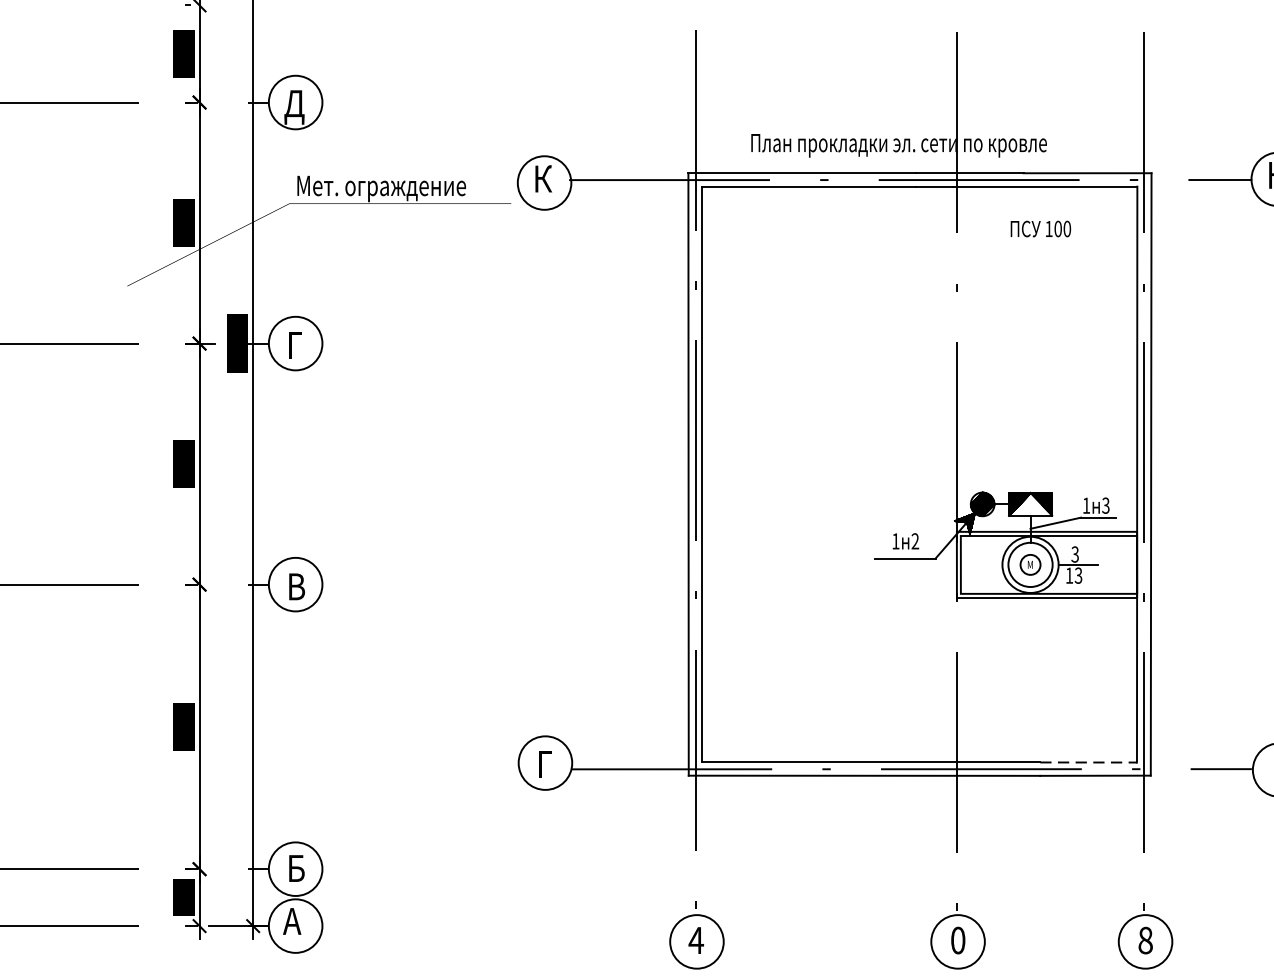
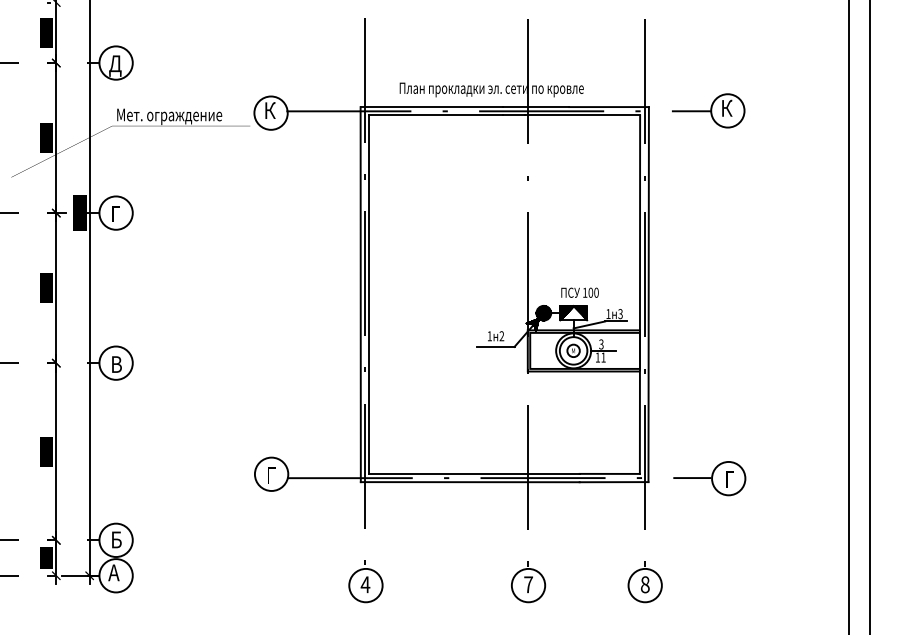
text: (1039, 228) -> (579, 292), moved
text: (1078, 575) -> (603, 357), 13 -> 11
line: (1089, 761) -> (610, 473), dashed -> solid
text: (958, 940) -> (528, 584), 0 -> 7

